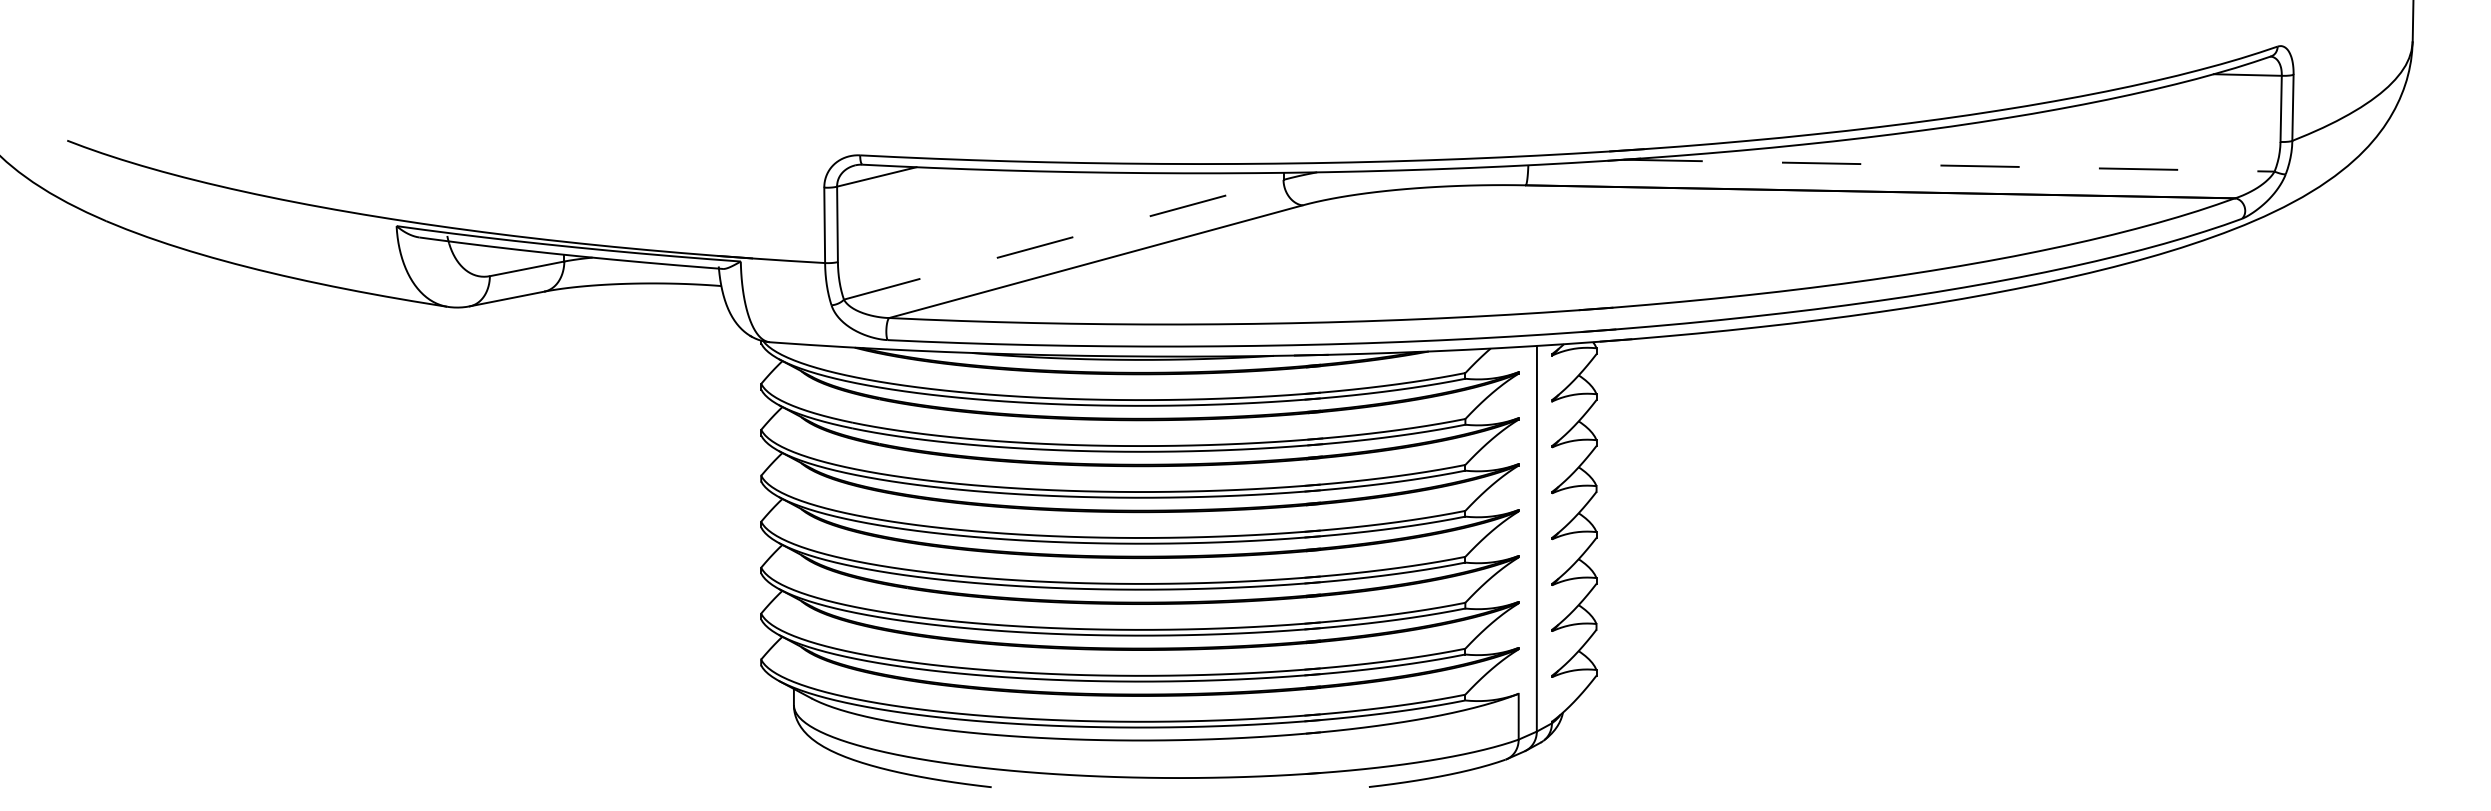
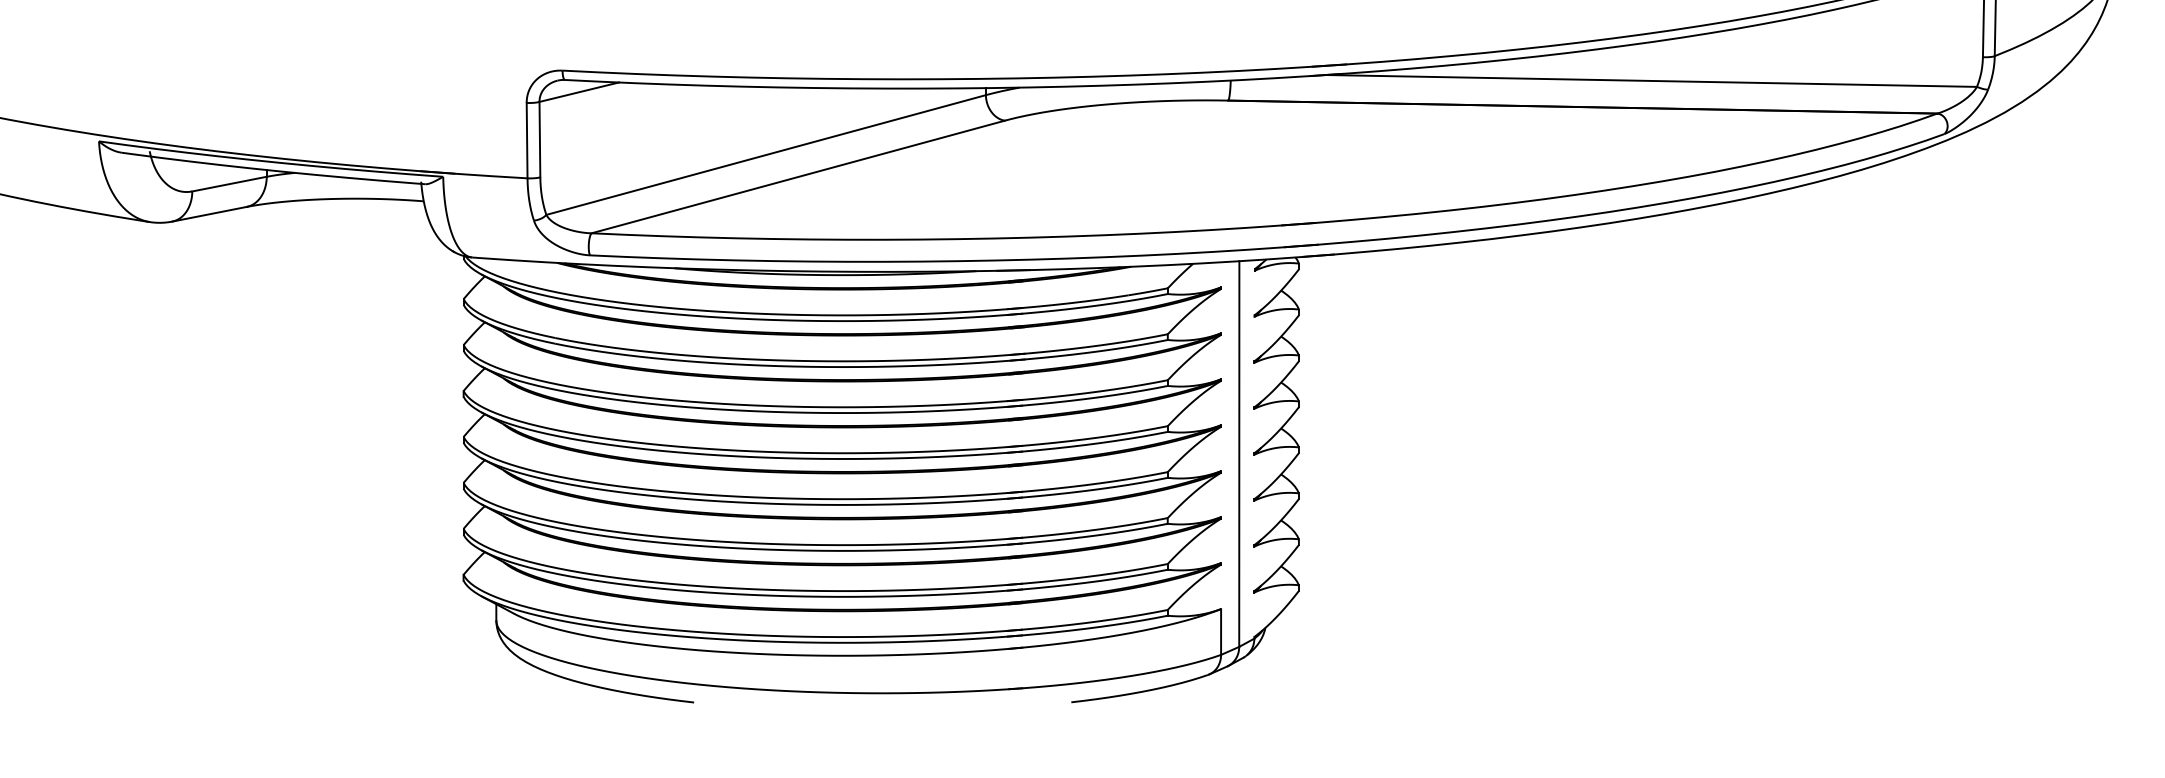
line: (1949, 165) -> (1651, 80), dashed -> solid
line: (1063, 239) -> (765, 154), dashed -> solid

